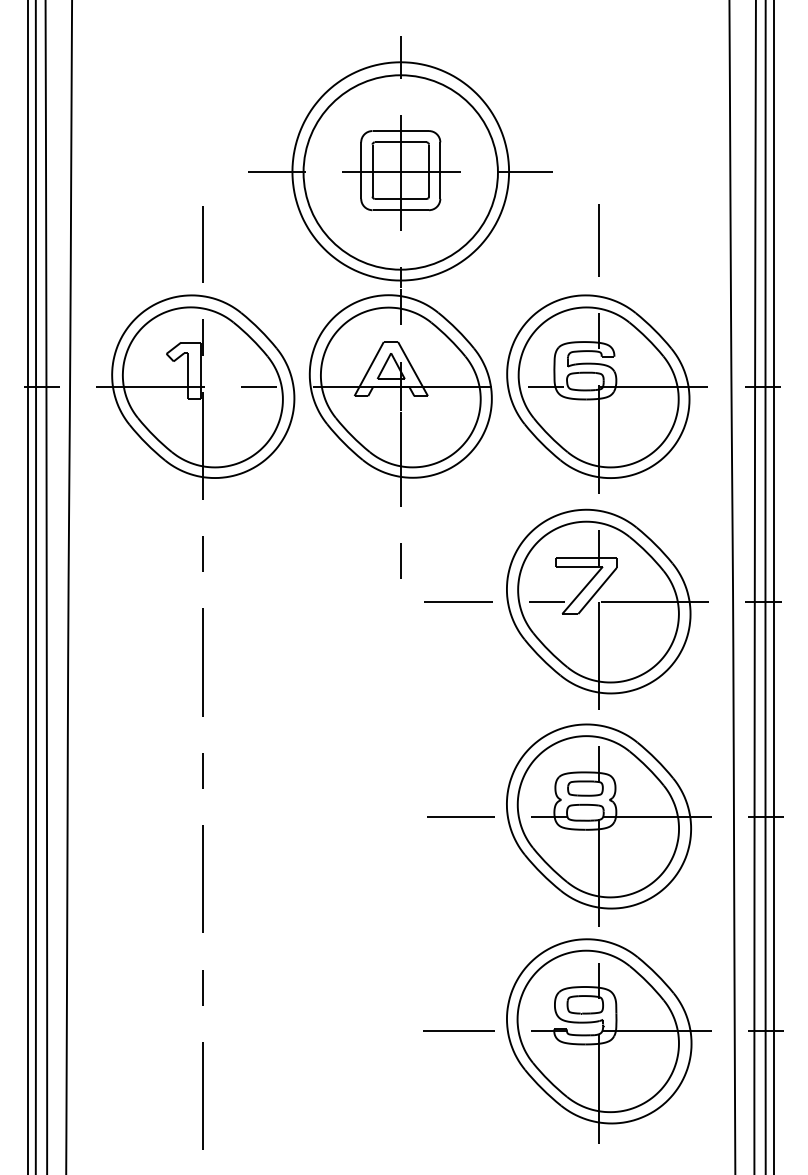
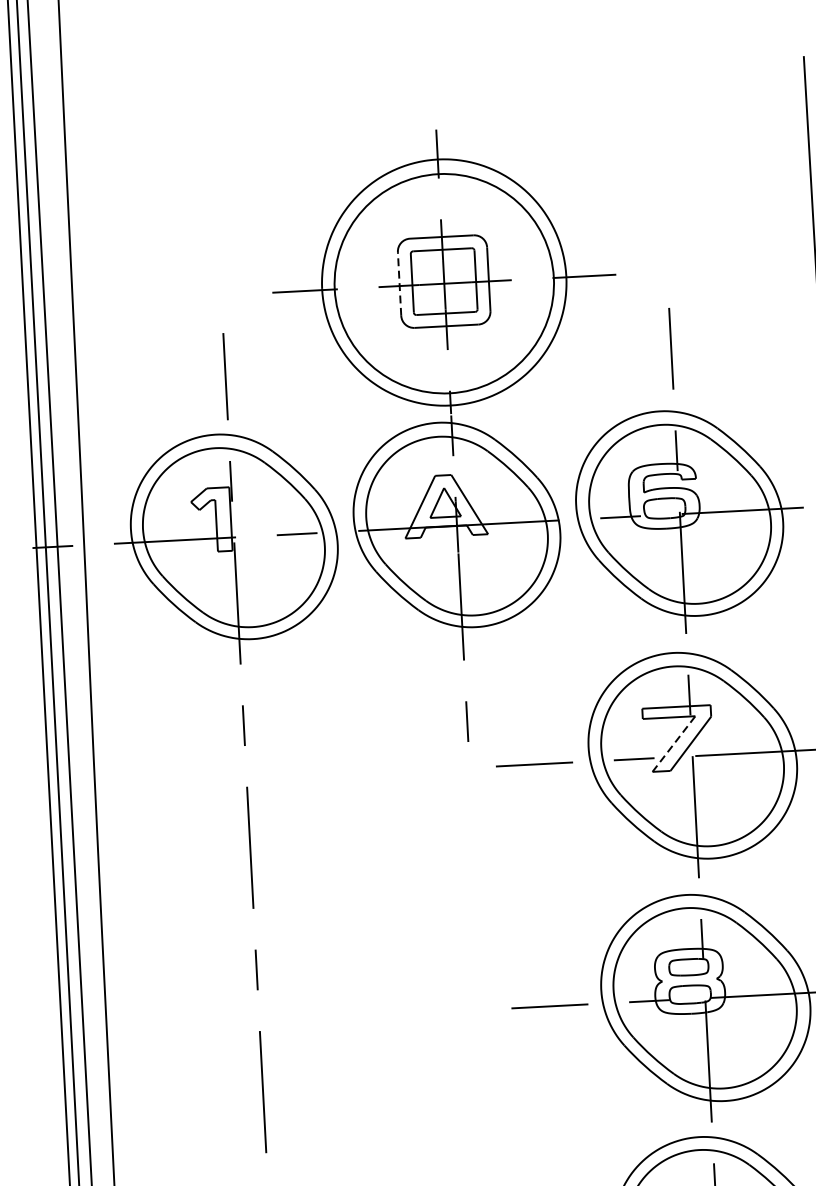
line: (361, 170) -> (399, 283), solid -> dashed
line: (582, 589) -> (673, 743), solid -> dashed

